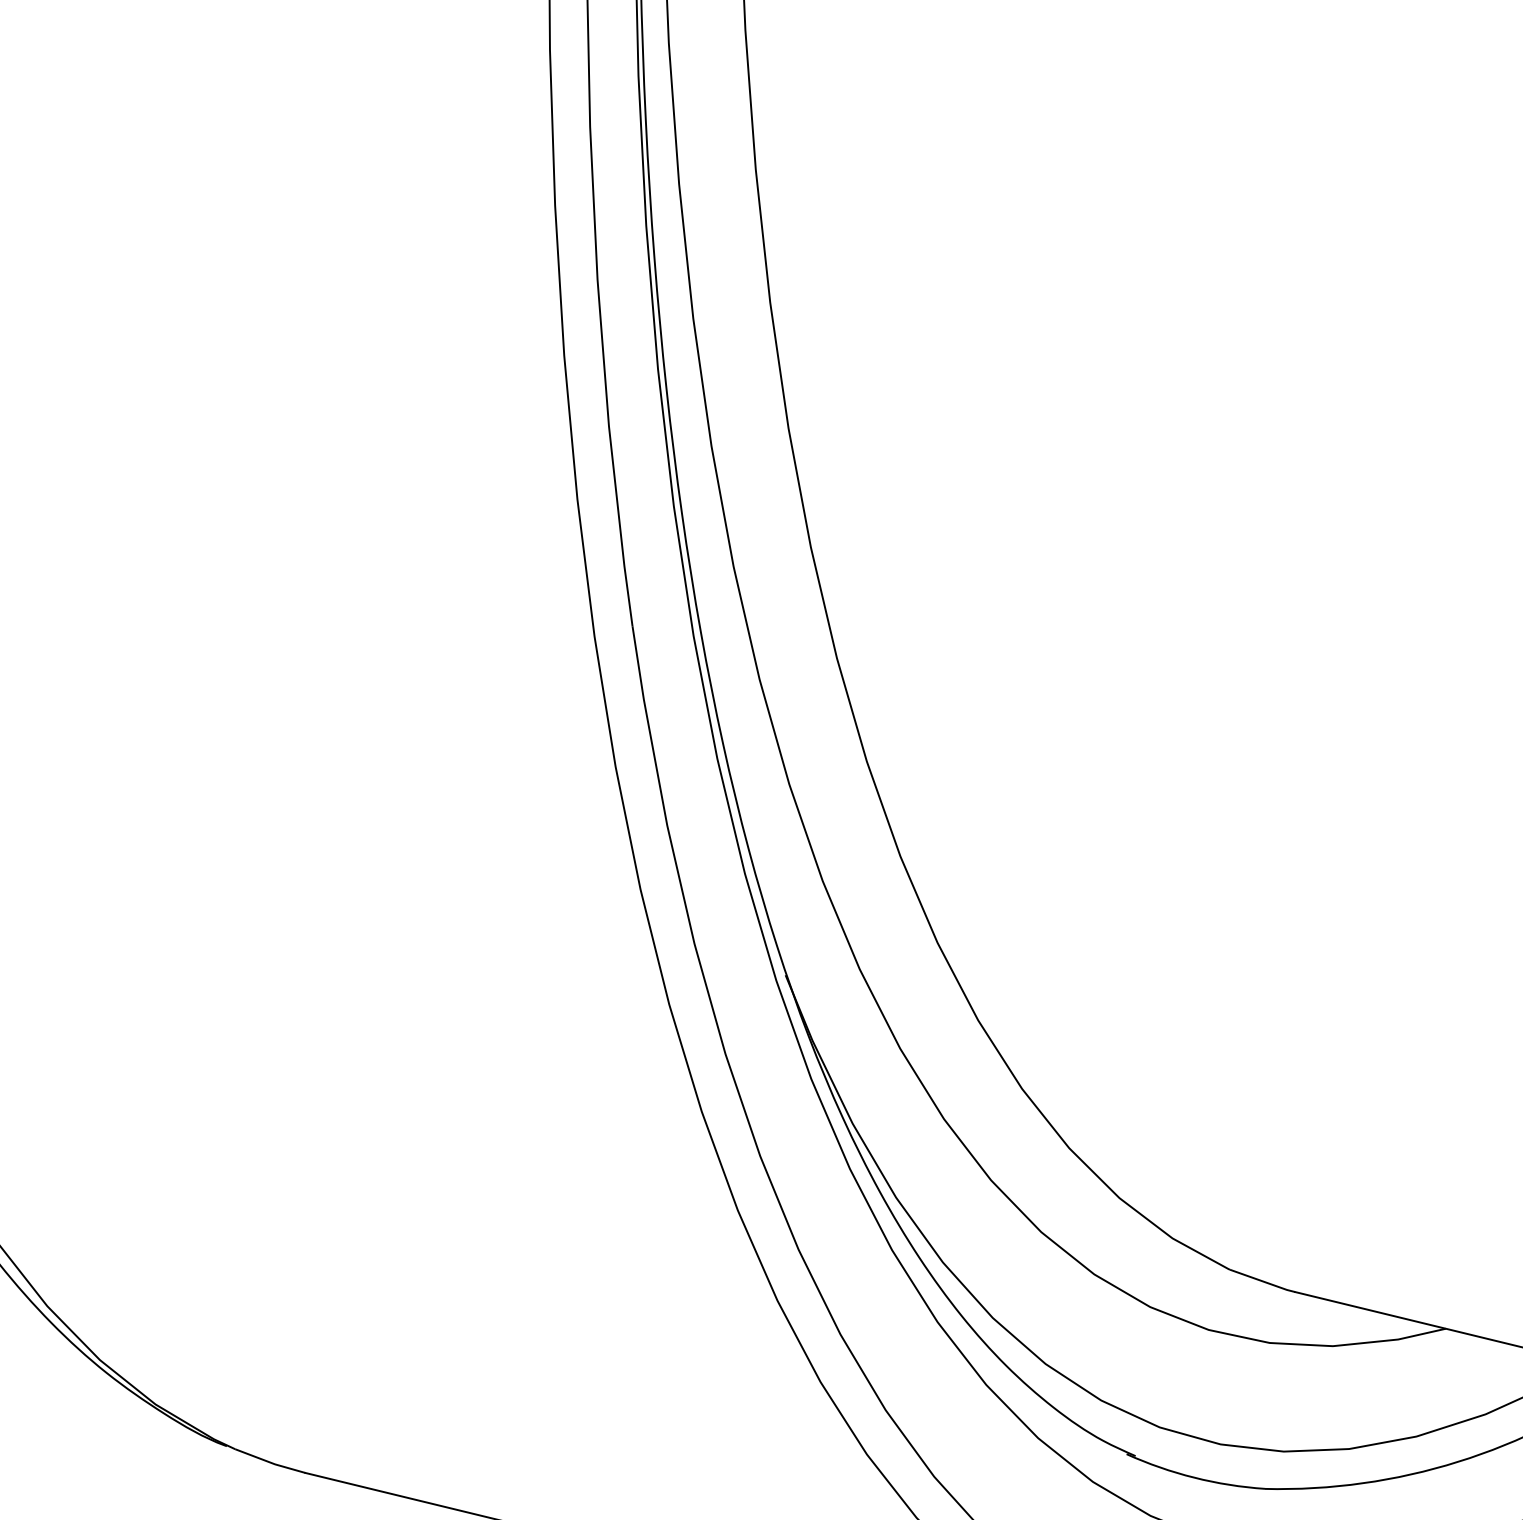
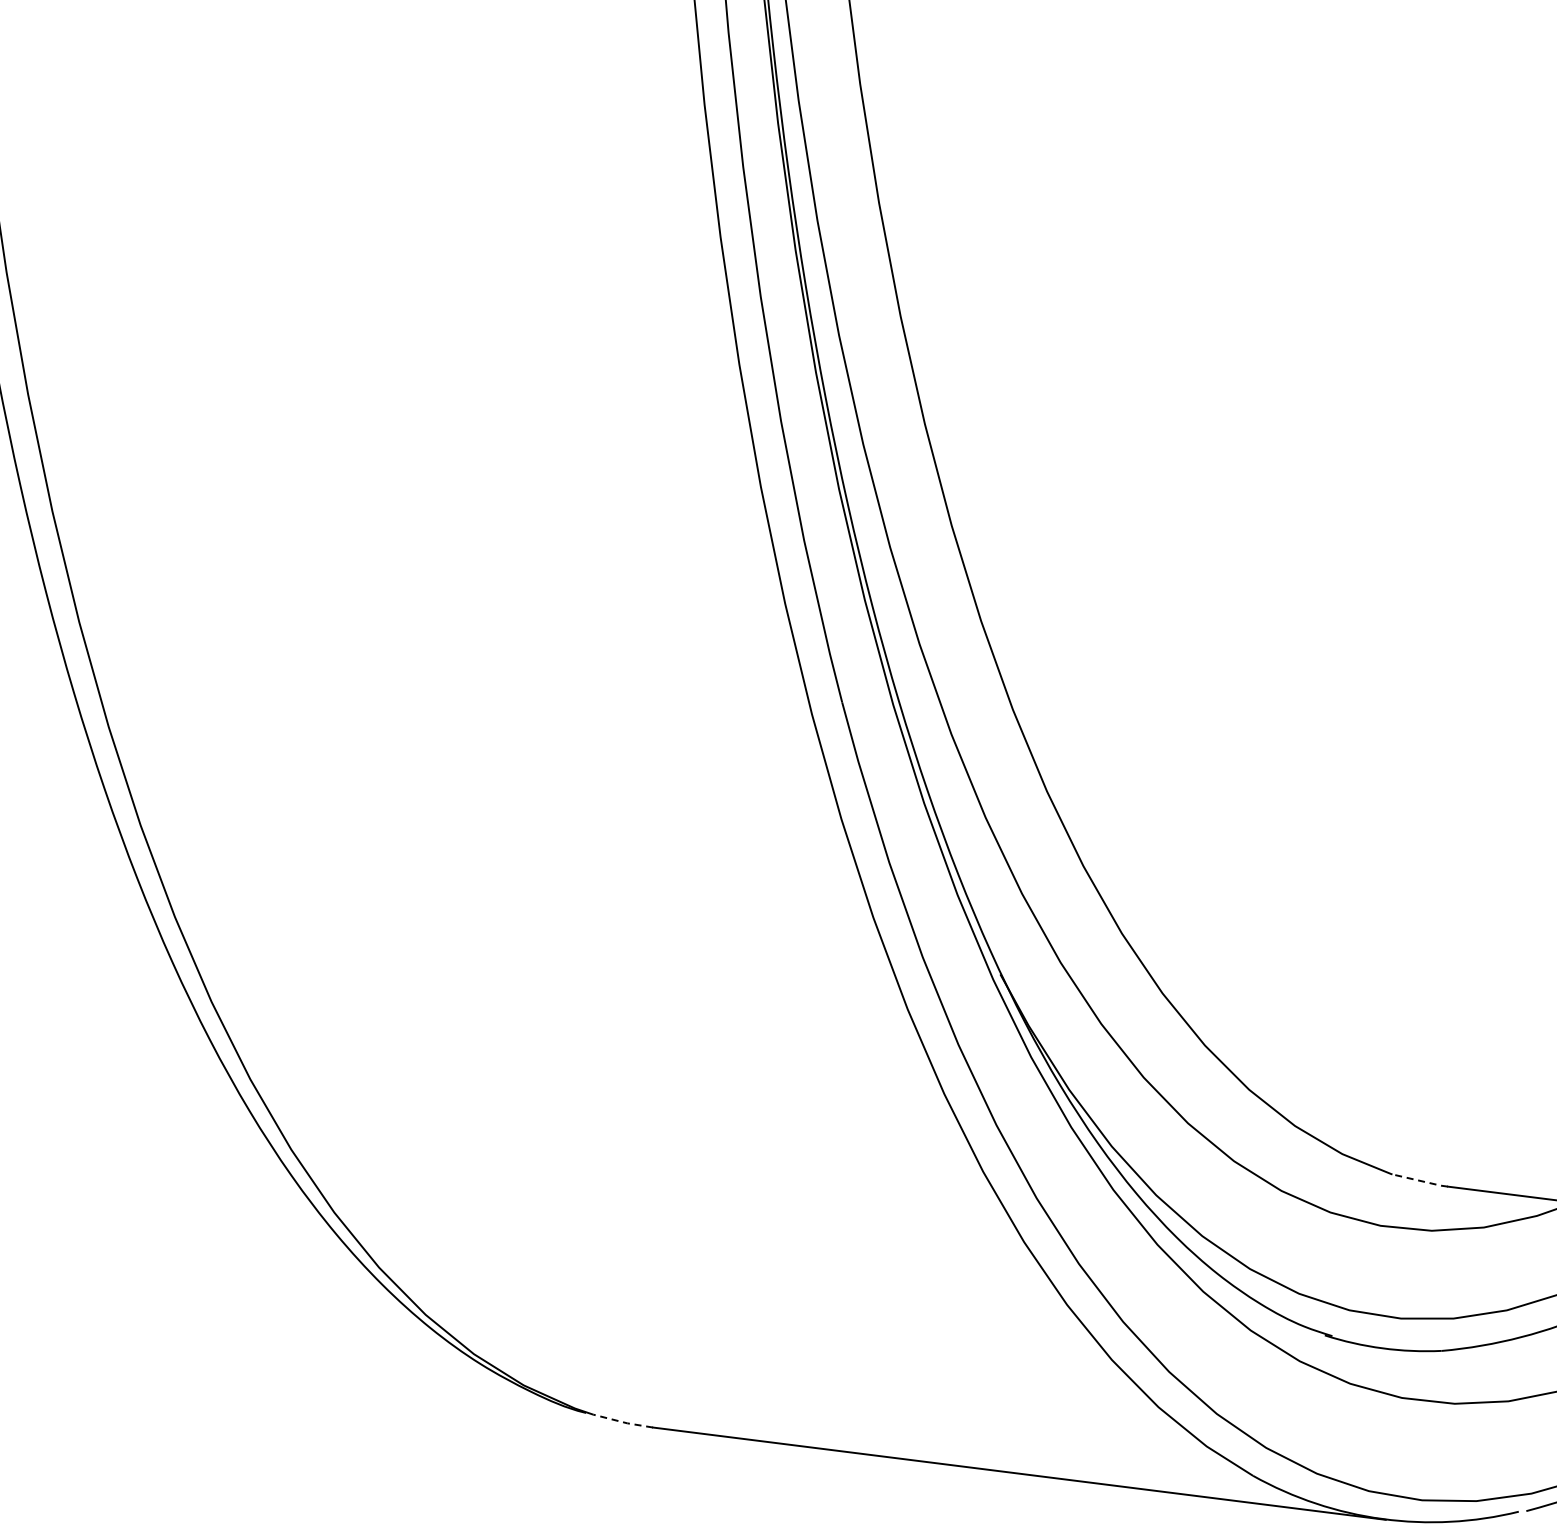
line: (1262, 1280) -> (1420, 1180), solid -> dashed
line: (270, 1462) -> (623, 1422), solid -> dashed

